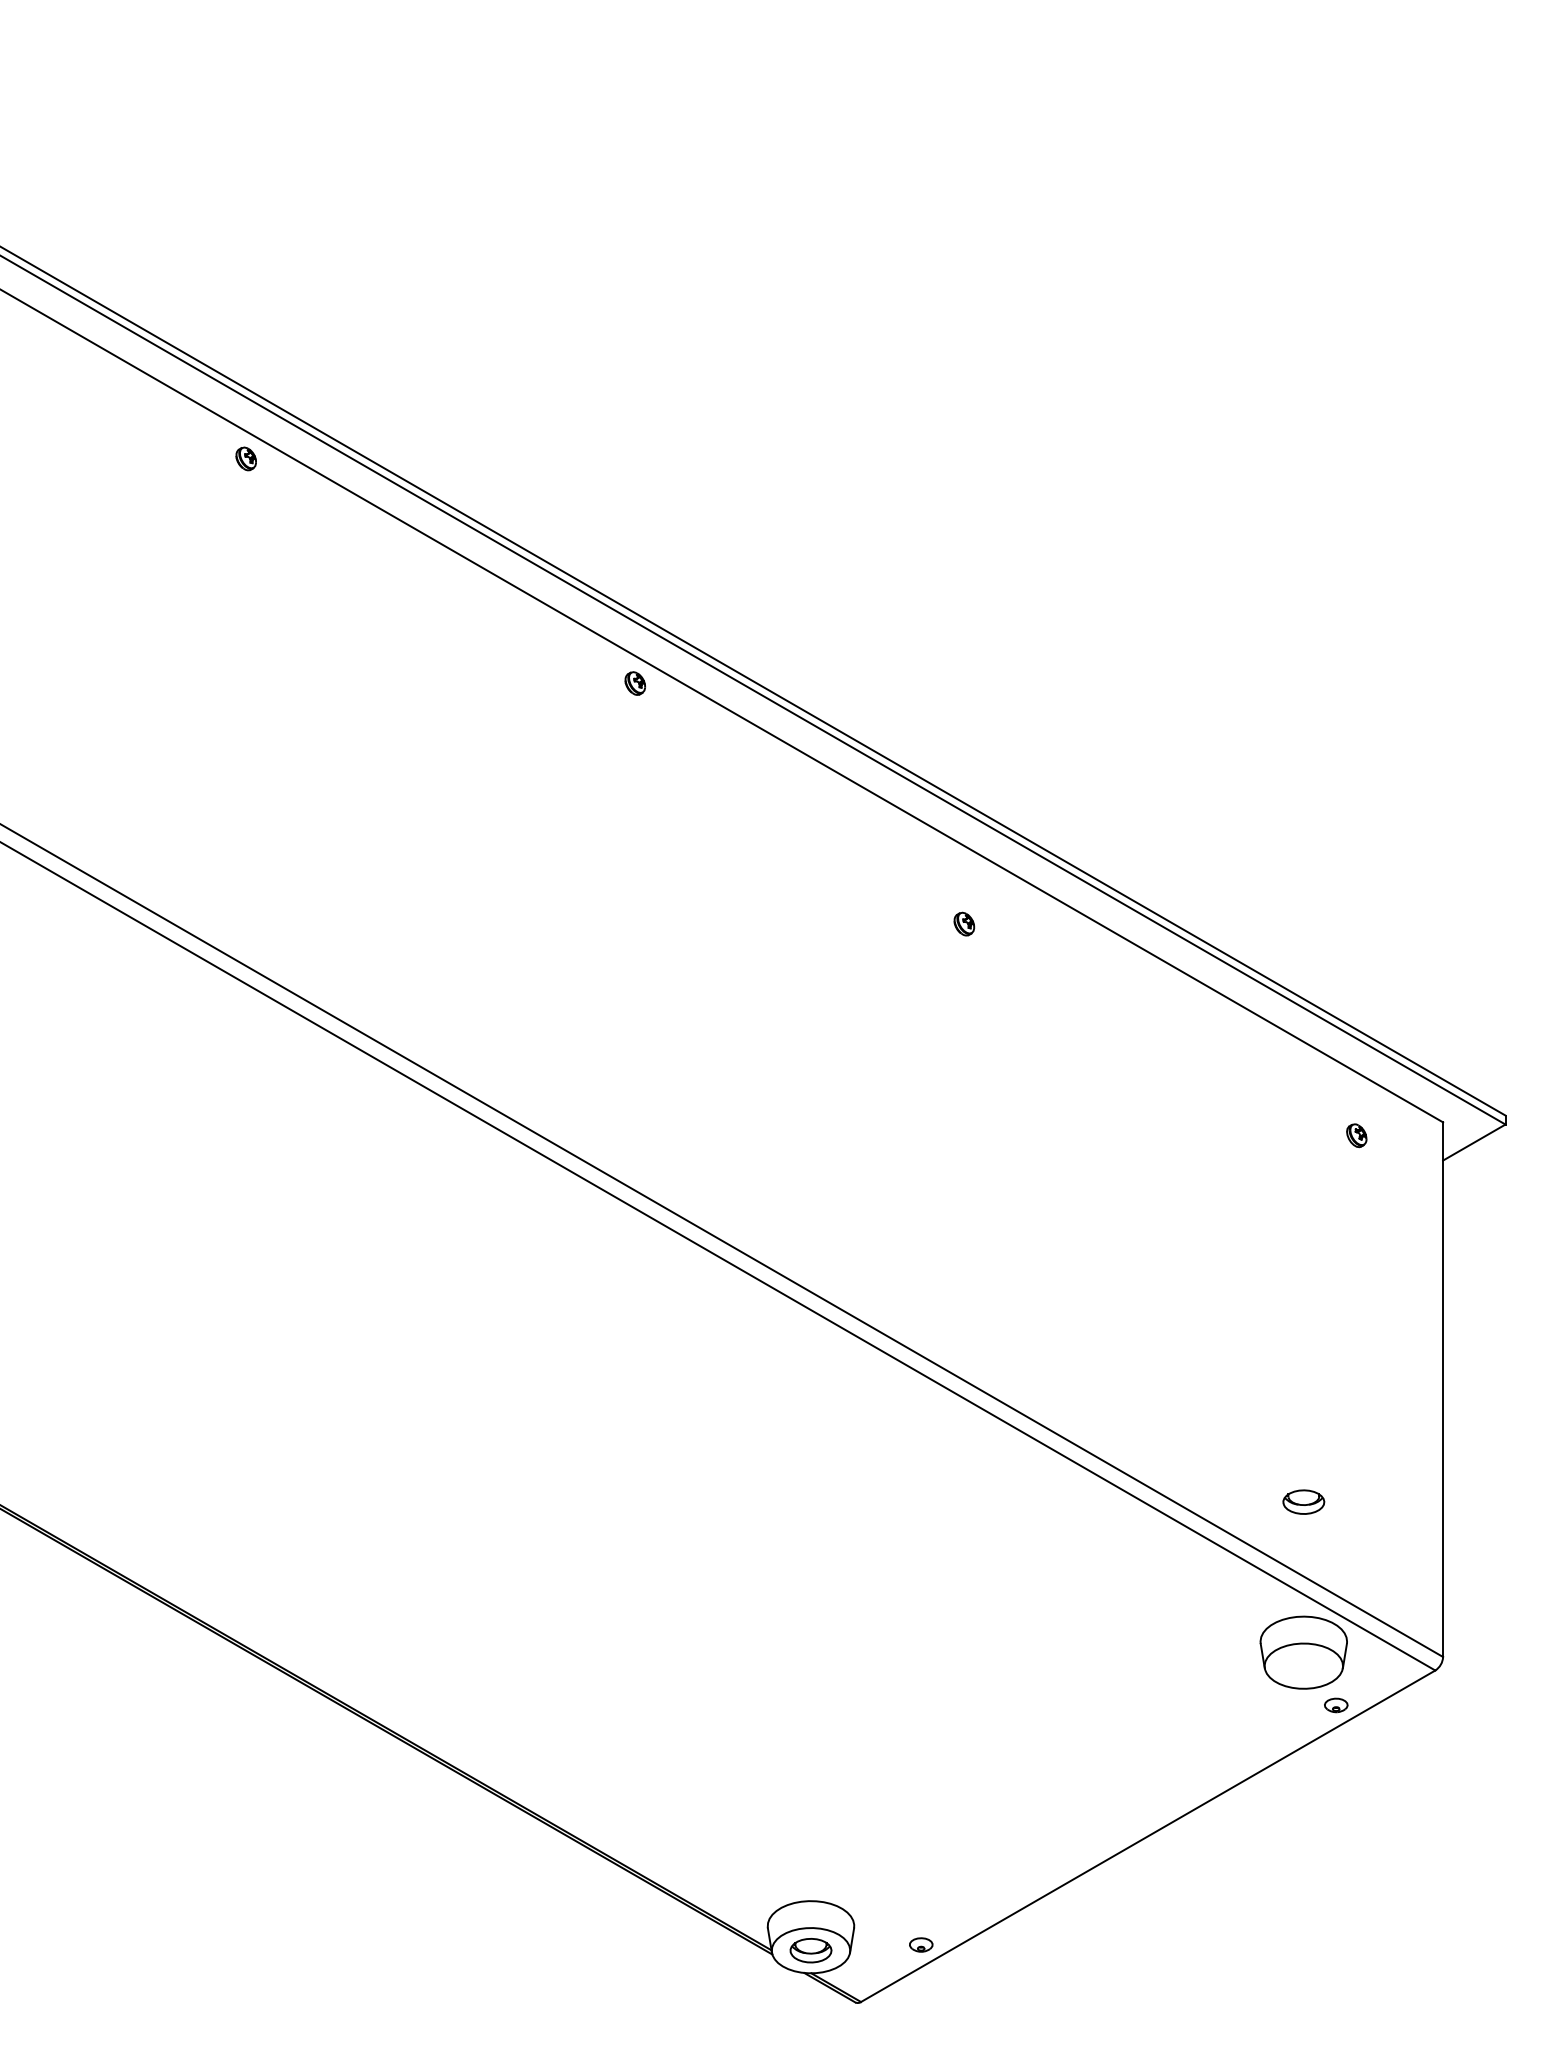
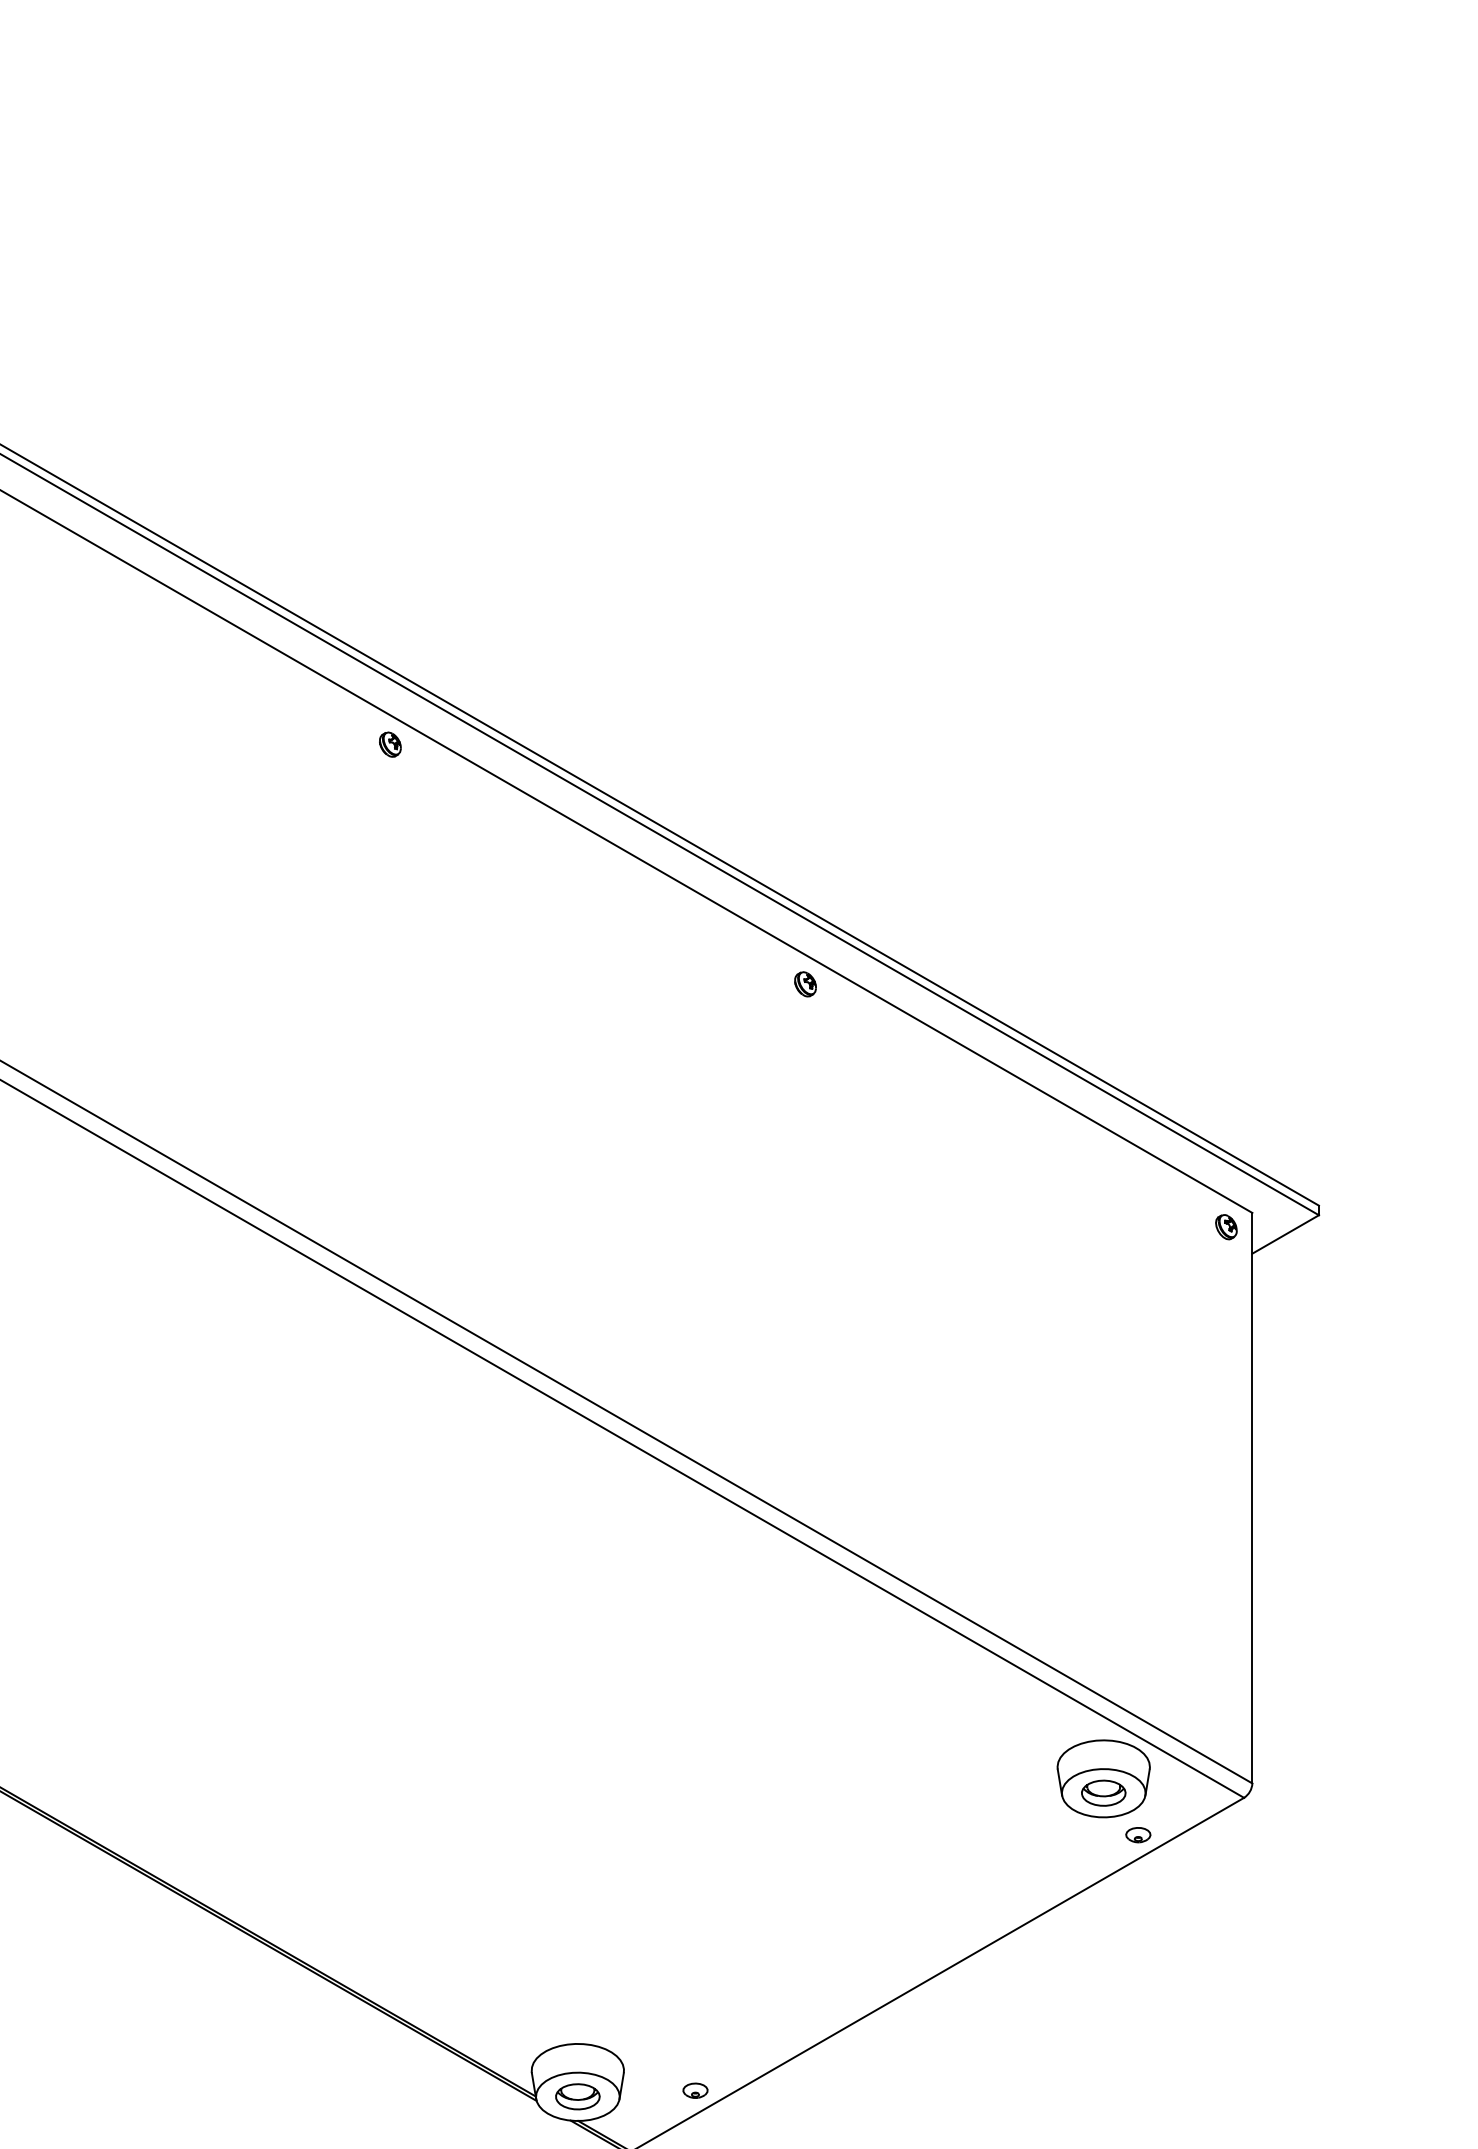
part: (964, 923) -> (805, 983), moved
part: (1356, 1135) -> (1226, 1226), moved
part: (1303, 1501) -> (1103, 1792), moved

